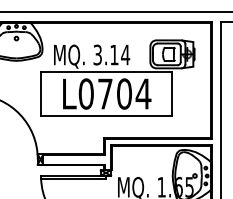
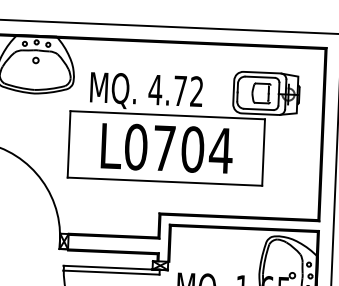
text: (111, 54) -> (176, 90), 3.14 -> 4.72

